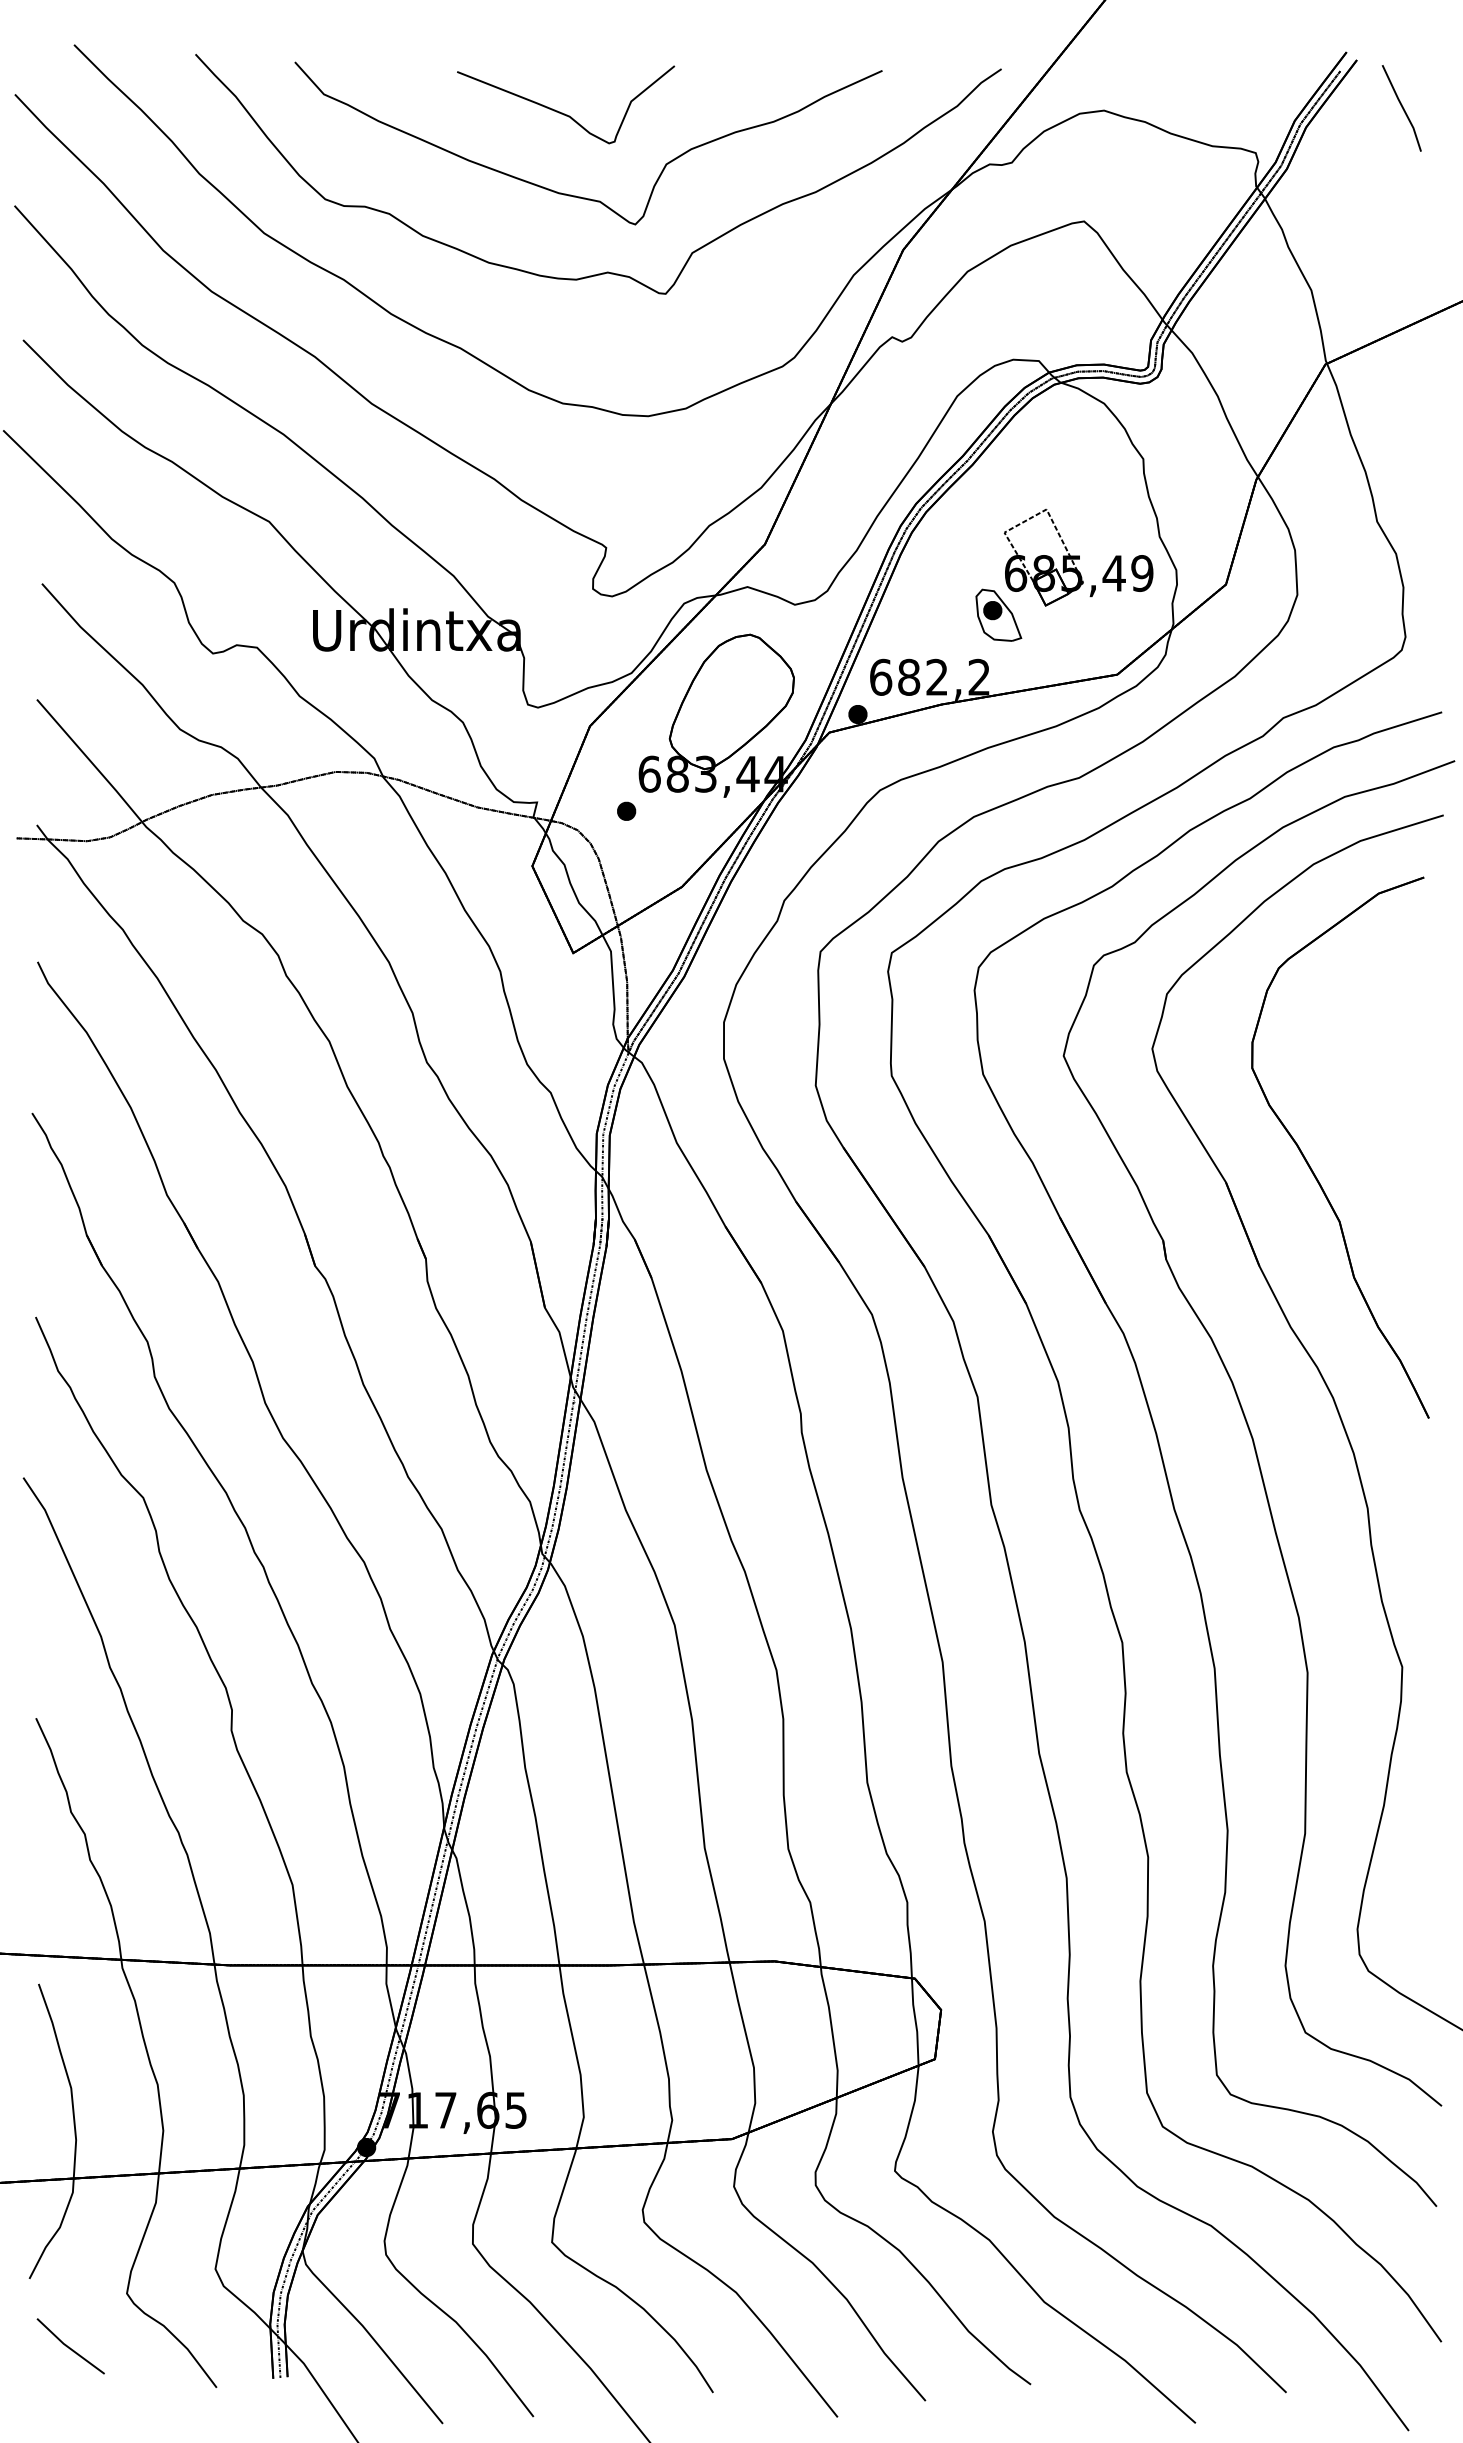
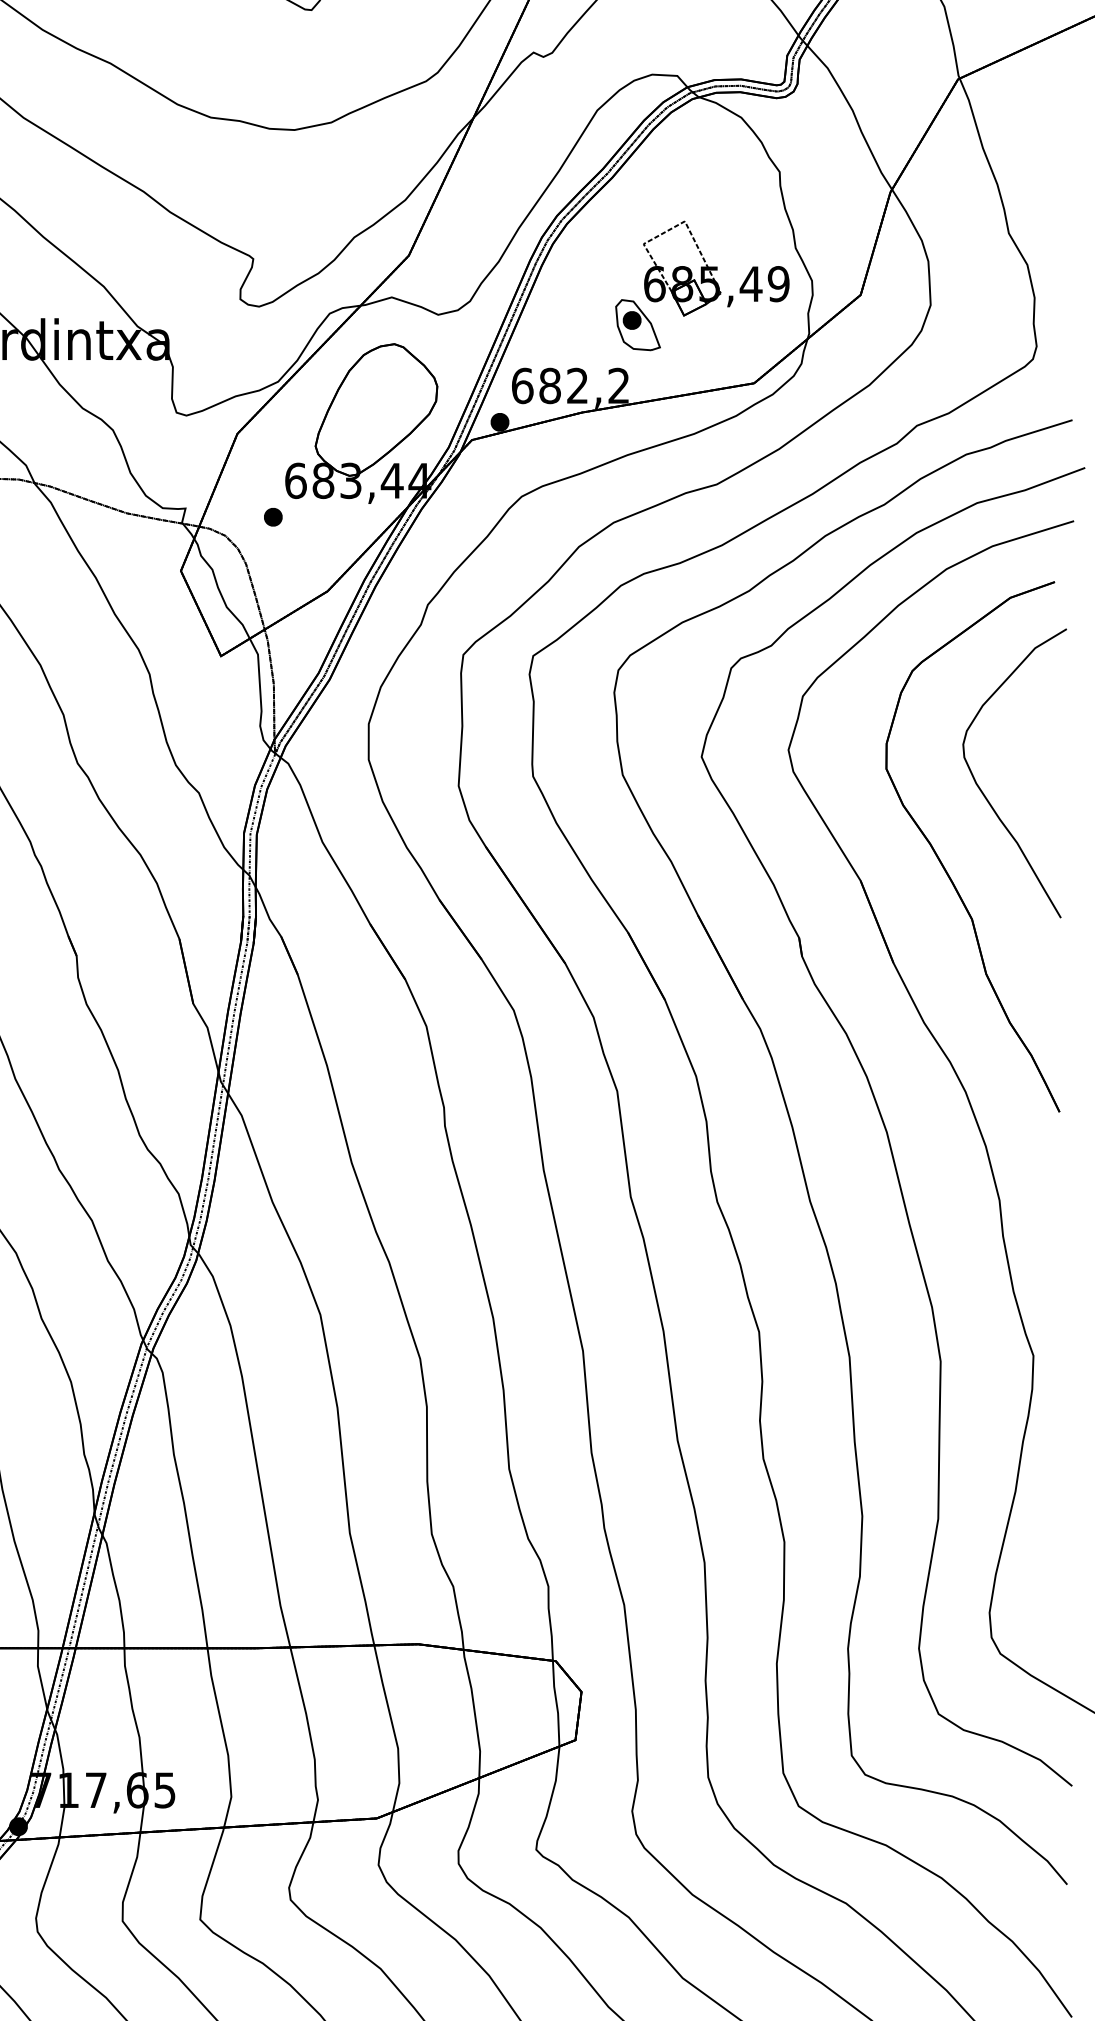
part: (1351, 1092) -> (983, 792), added

